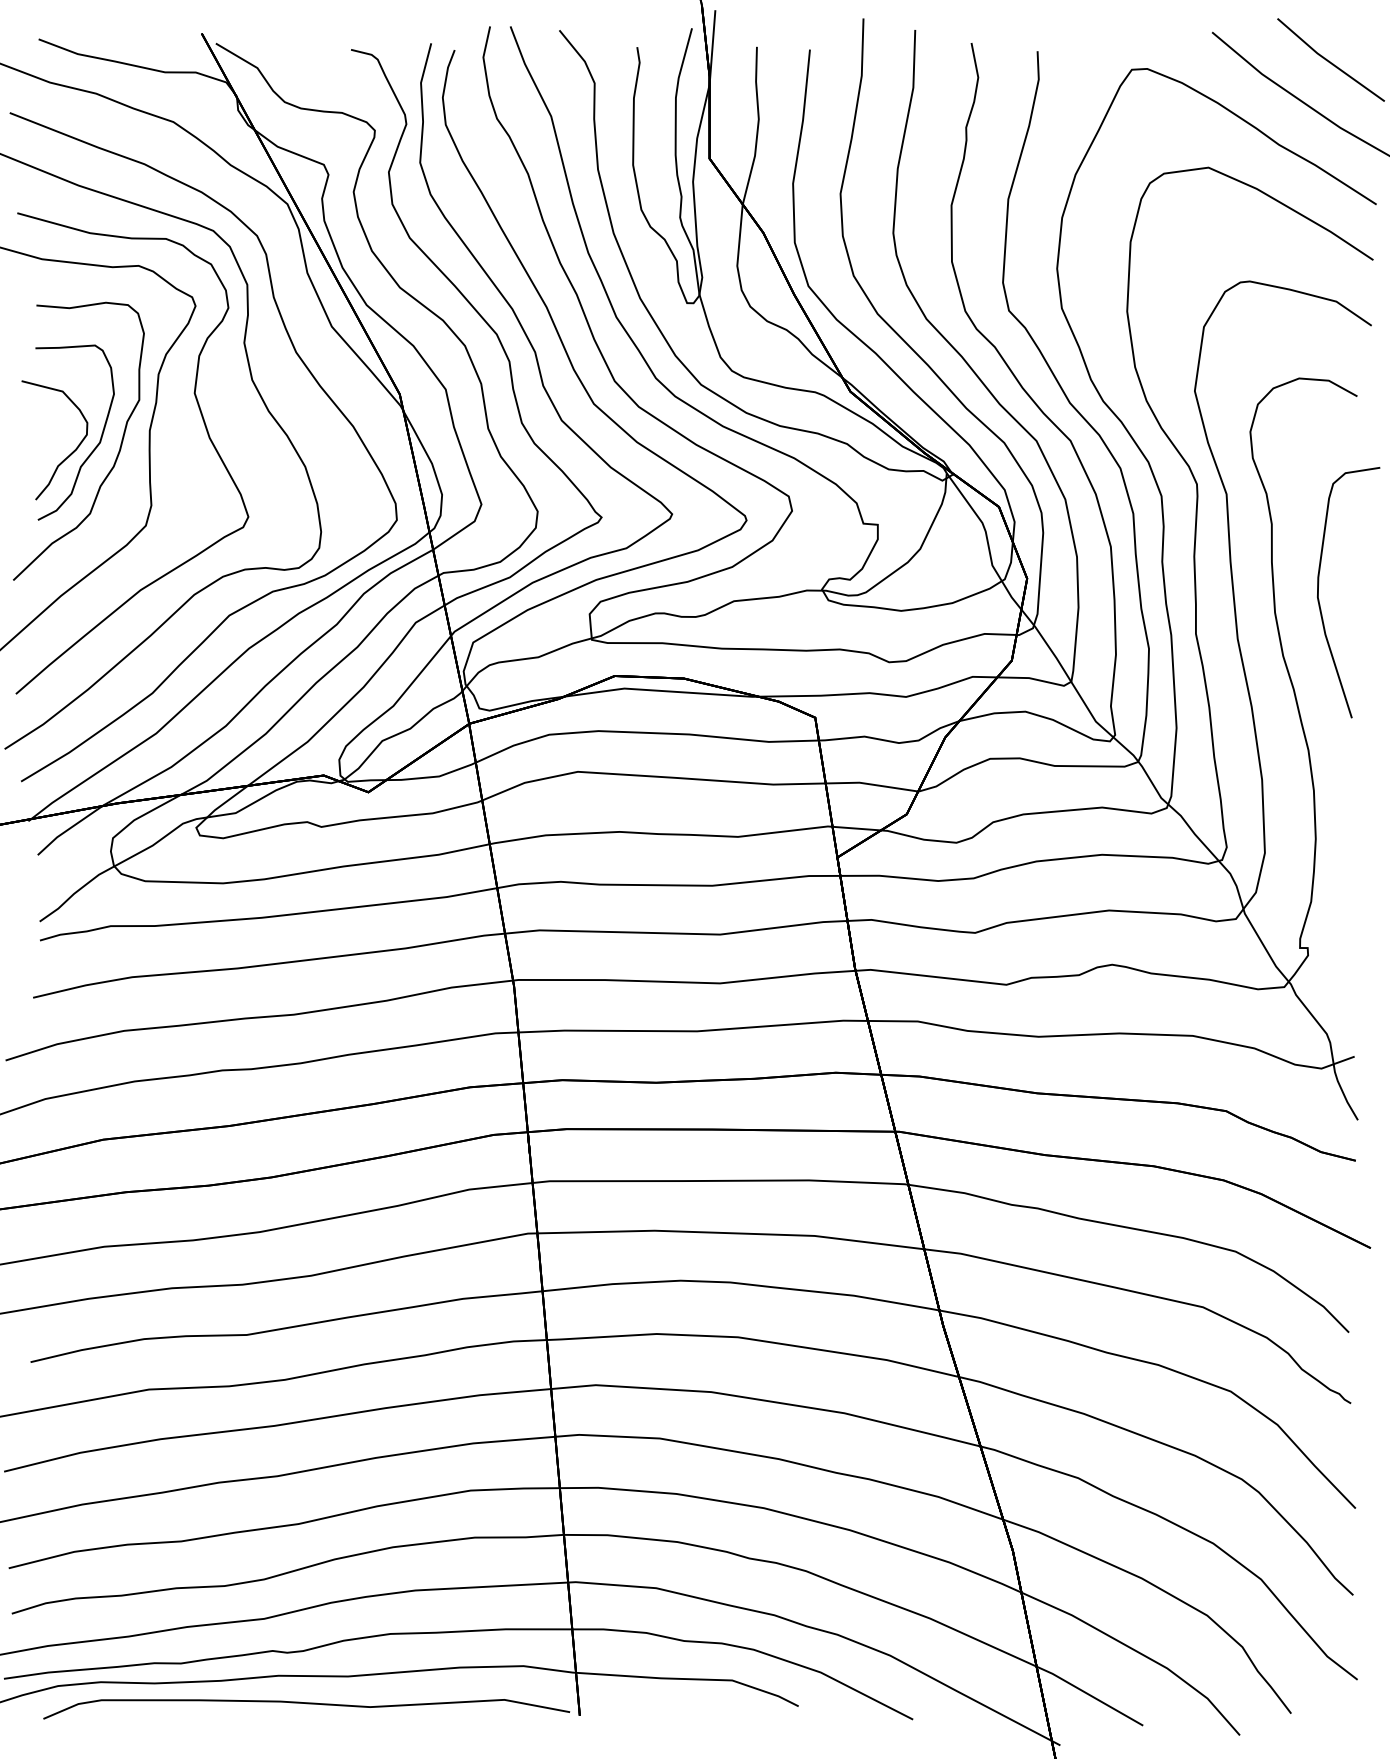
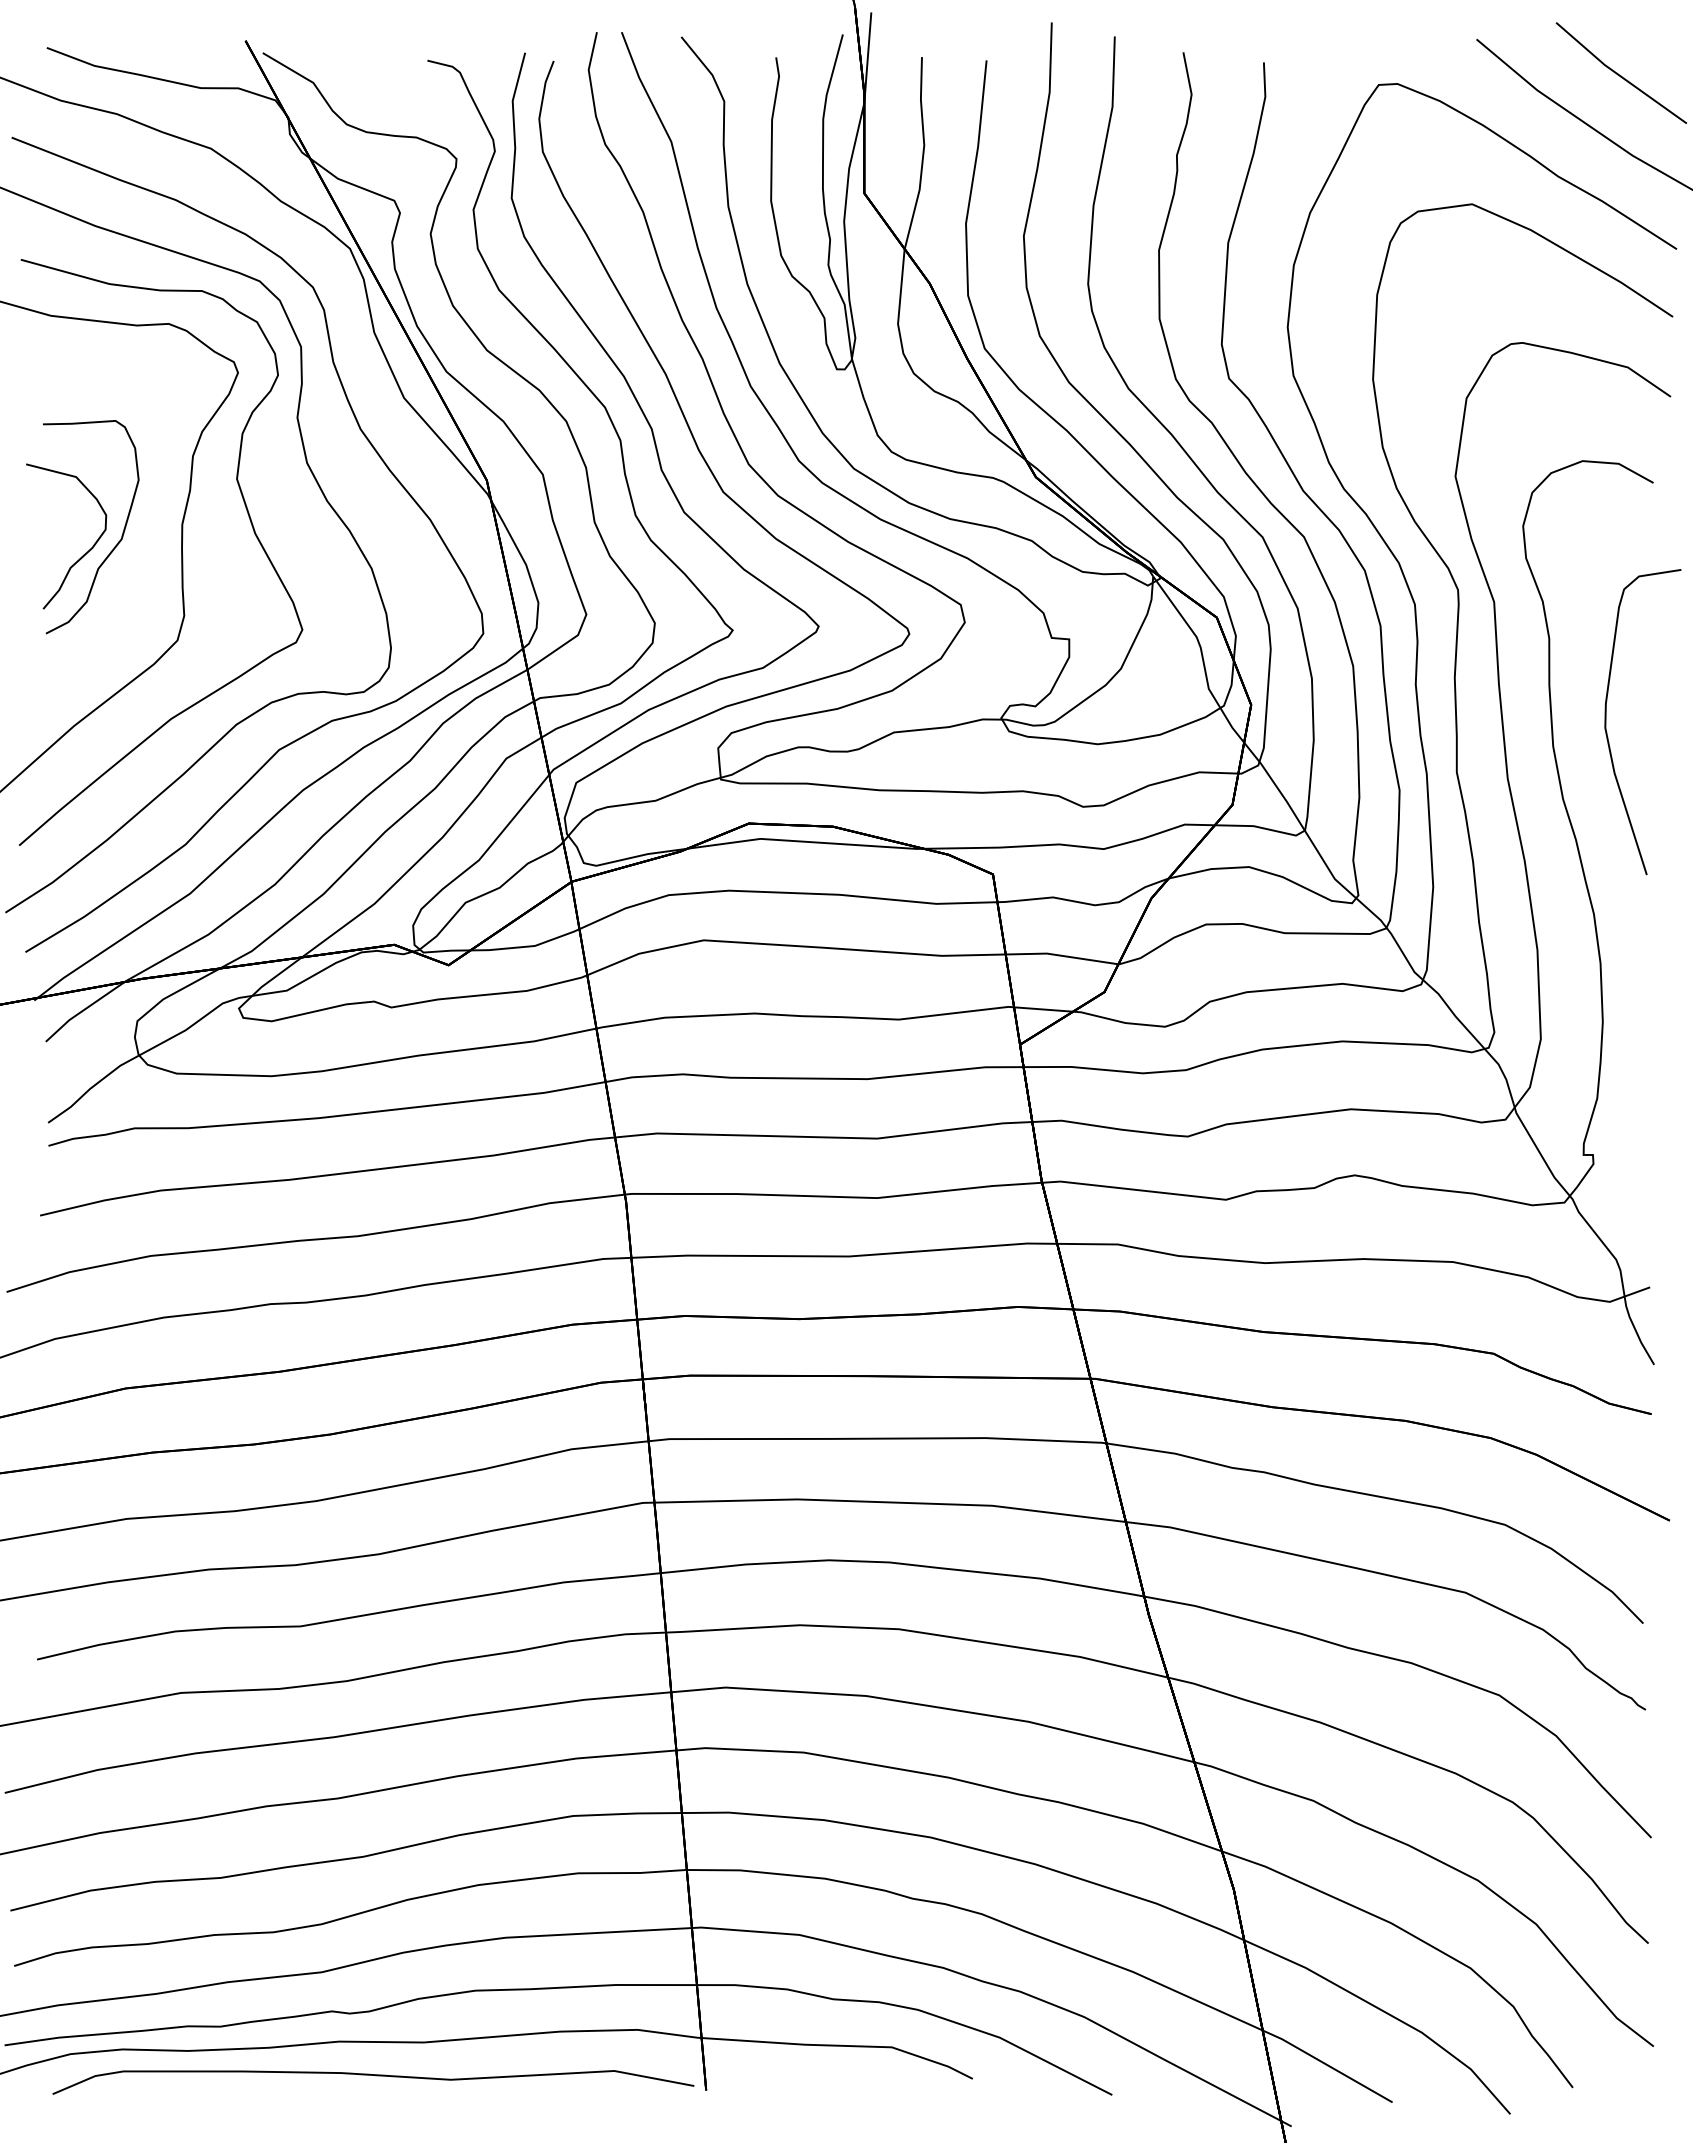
curve: (117, 455) -> (142, 554), removed

